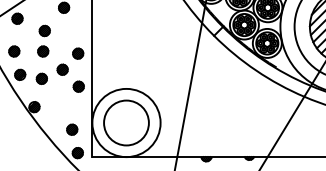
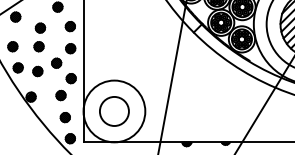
part: (76, 29) -> (69, 26), added
part: (66, 105) -> (60, 95), added
circle: (125, 121) -> (113, 110), size x0.71

